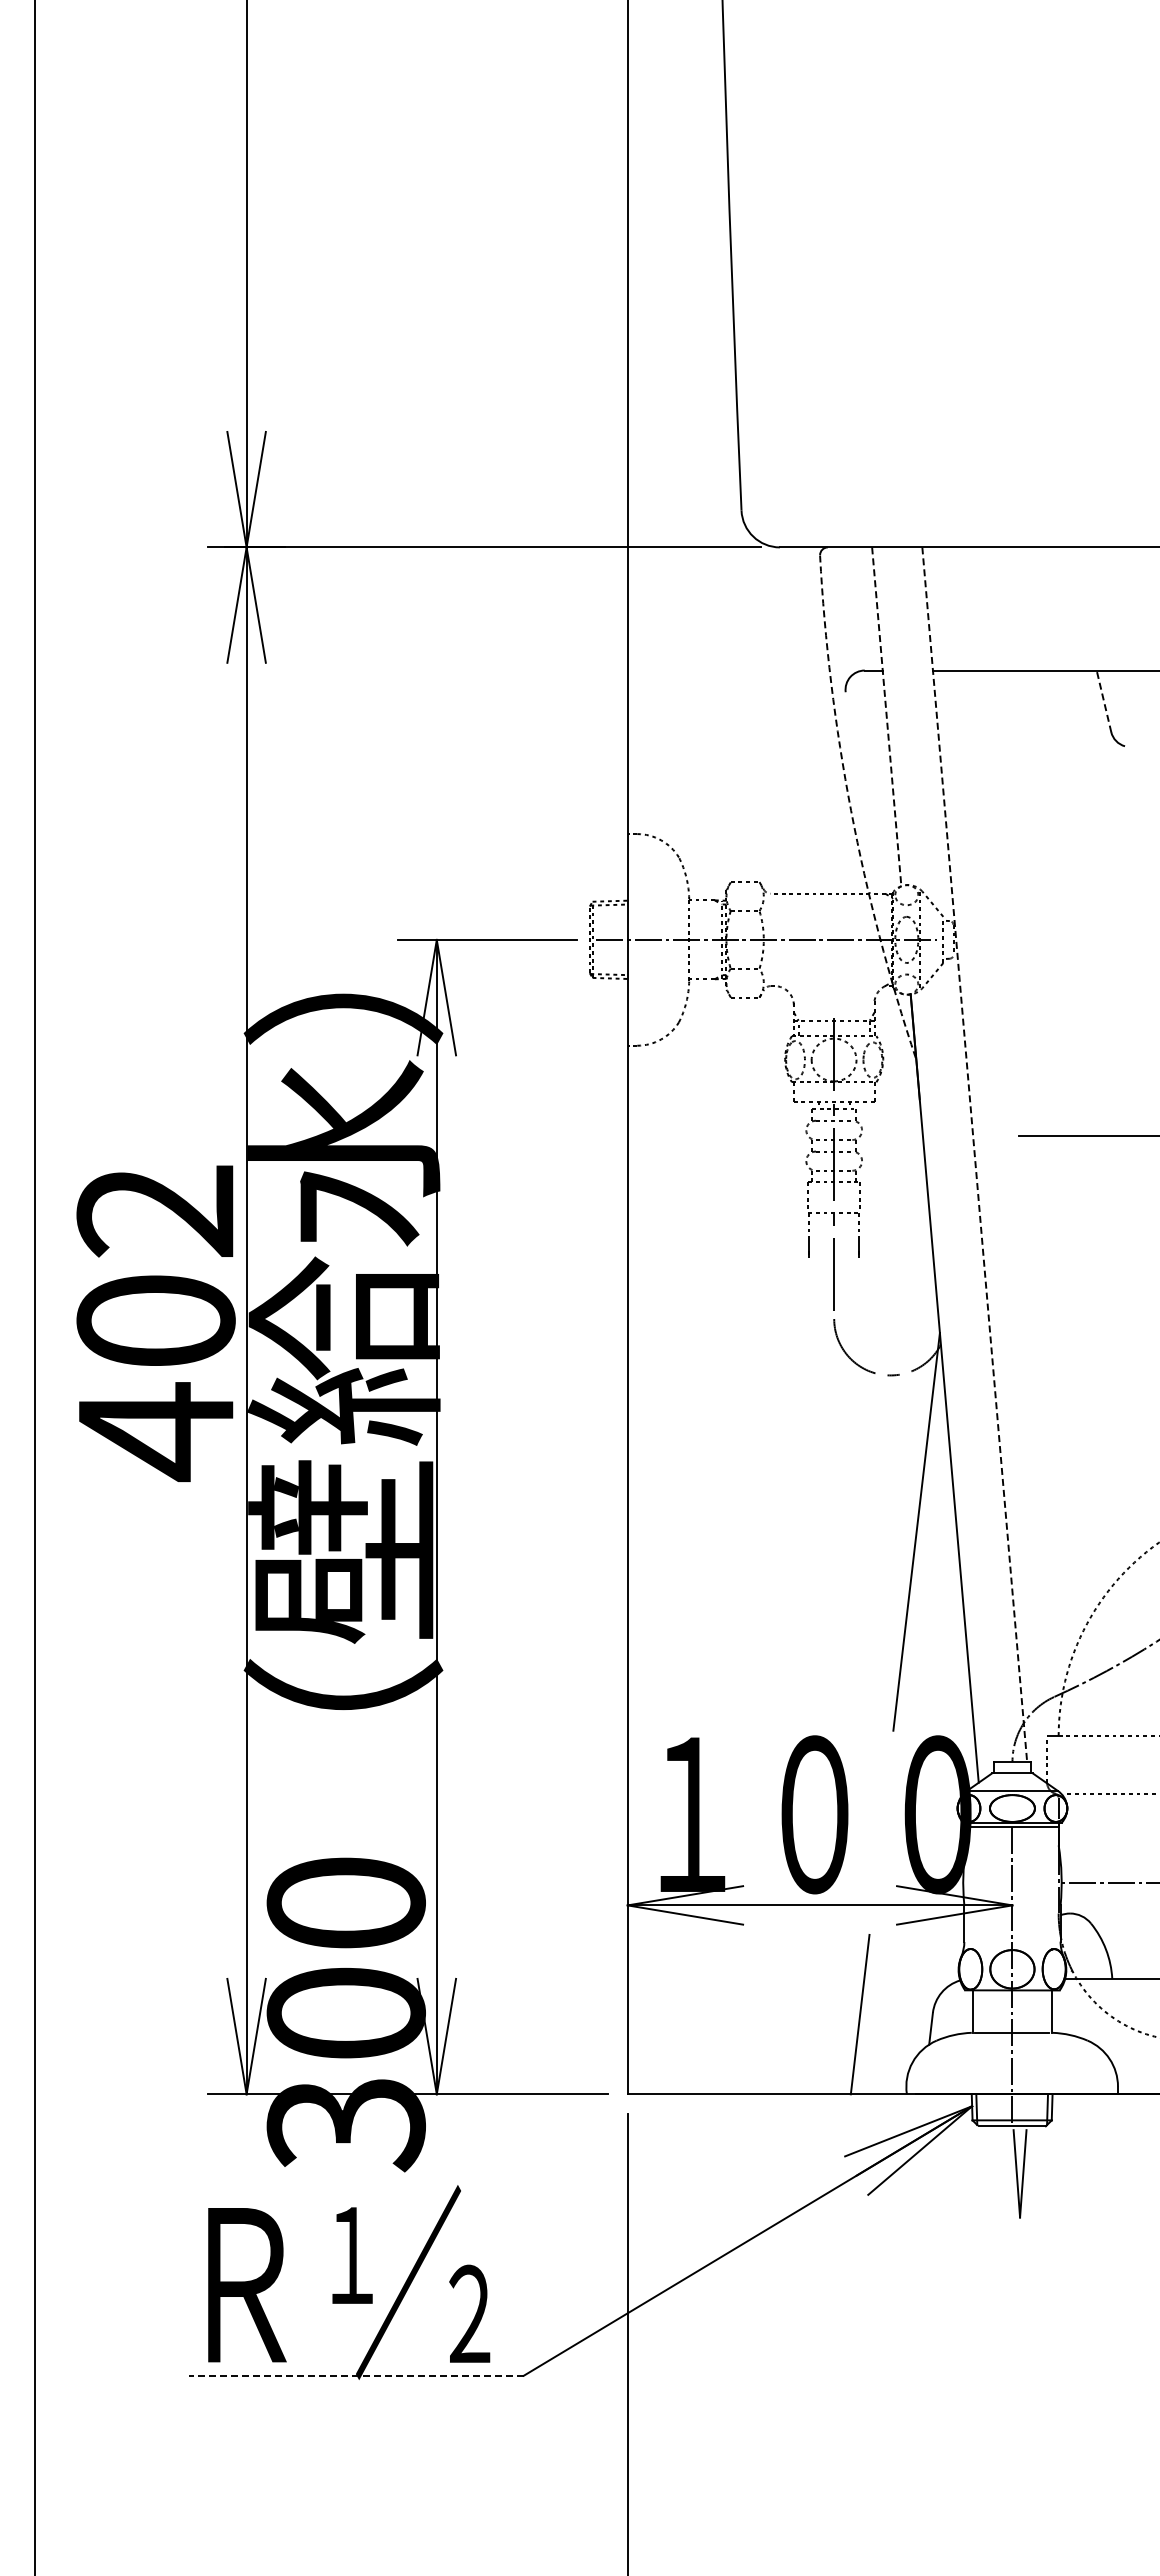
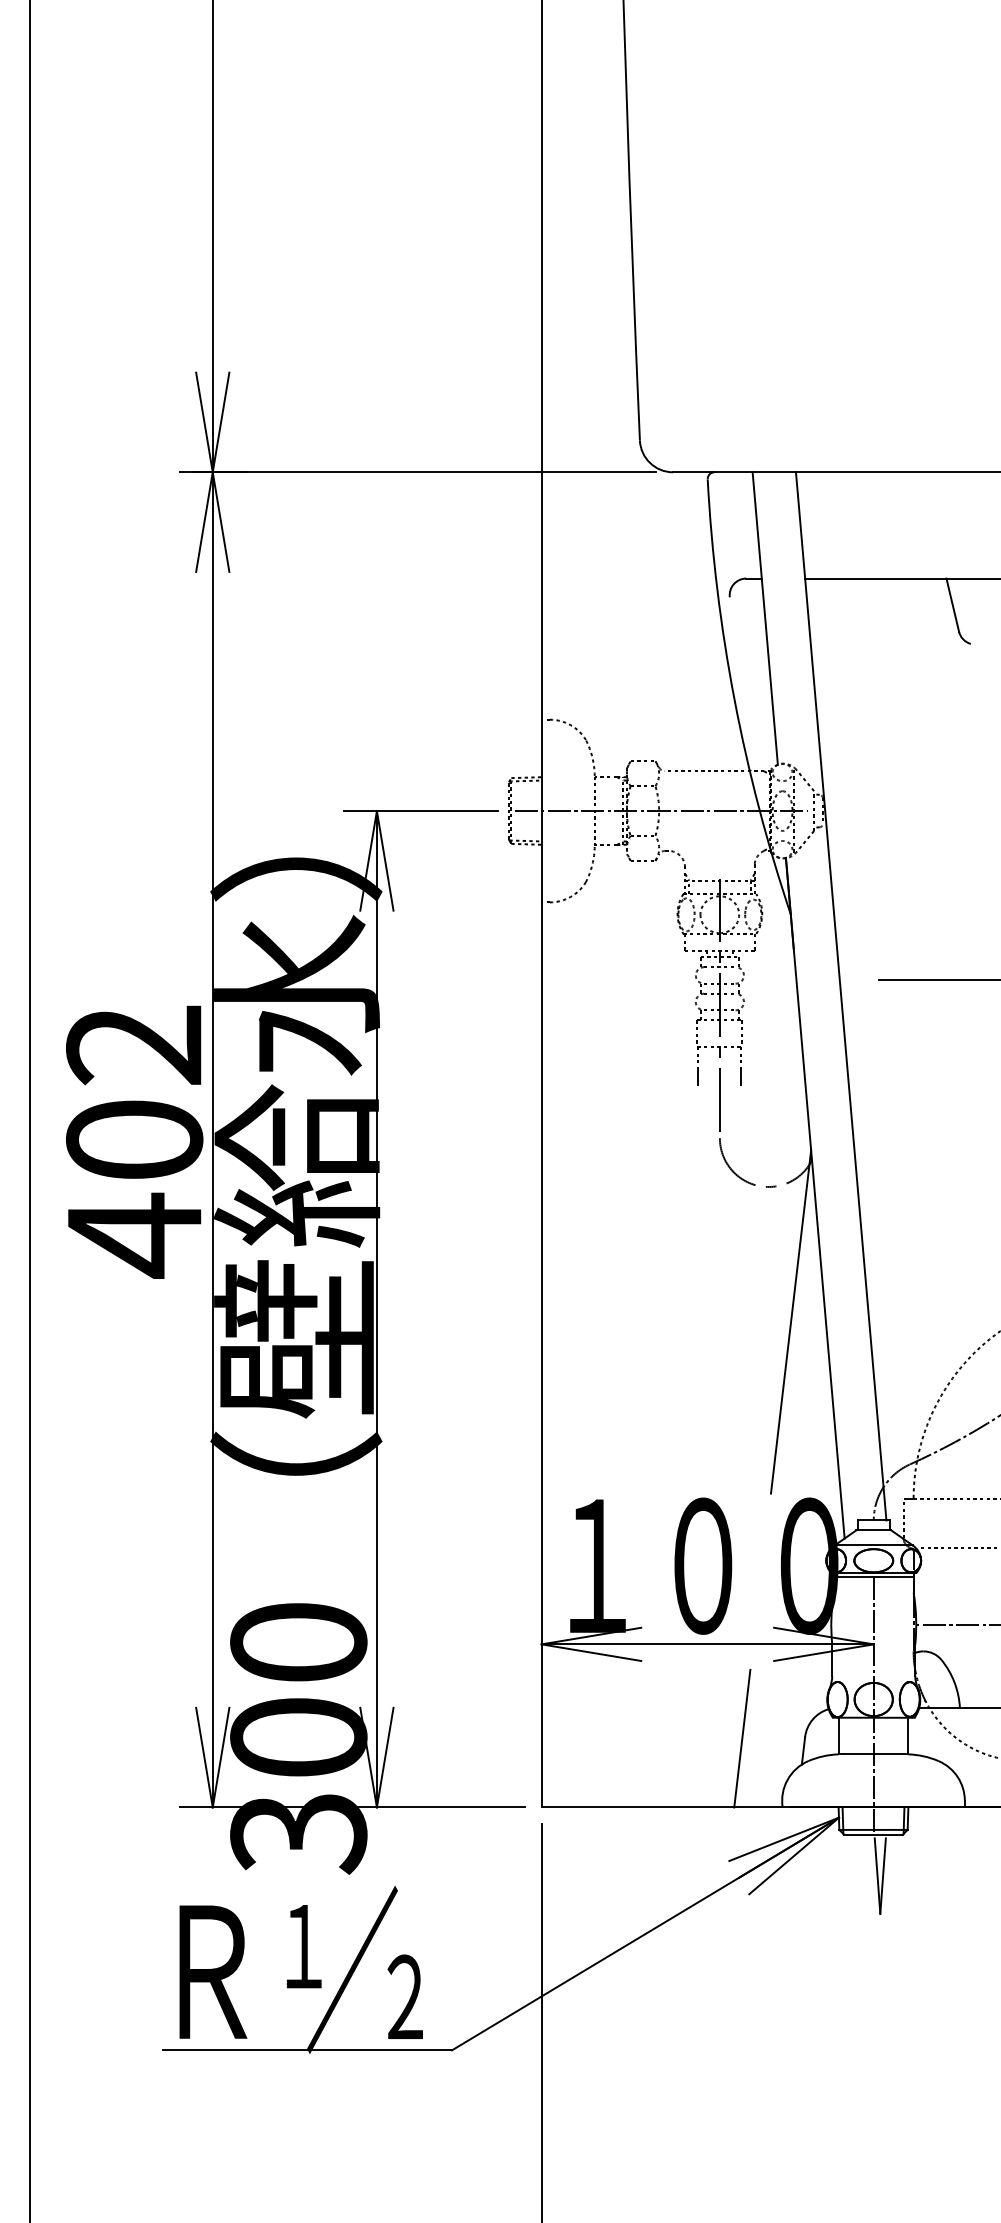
line: (1104, 701) -> (953, 605), dashed -> solid
line: (886, 717) -> (765, 619), dashed -> solid
arc: (851, 810) -> (734, 699), dashed -> solid
line: (974, 1155) -> (840, 997), dashed -> solid
line: (355, 2375) -> (306, 2050), dashed -> solid

